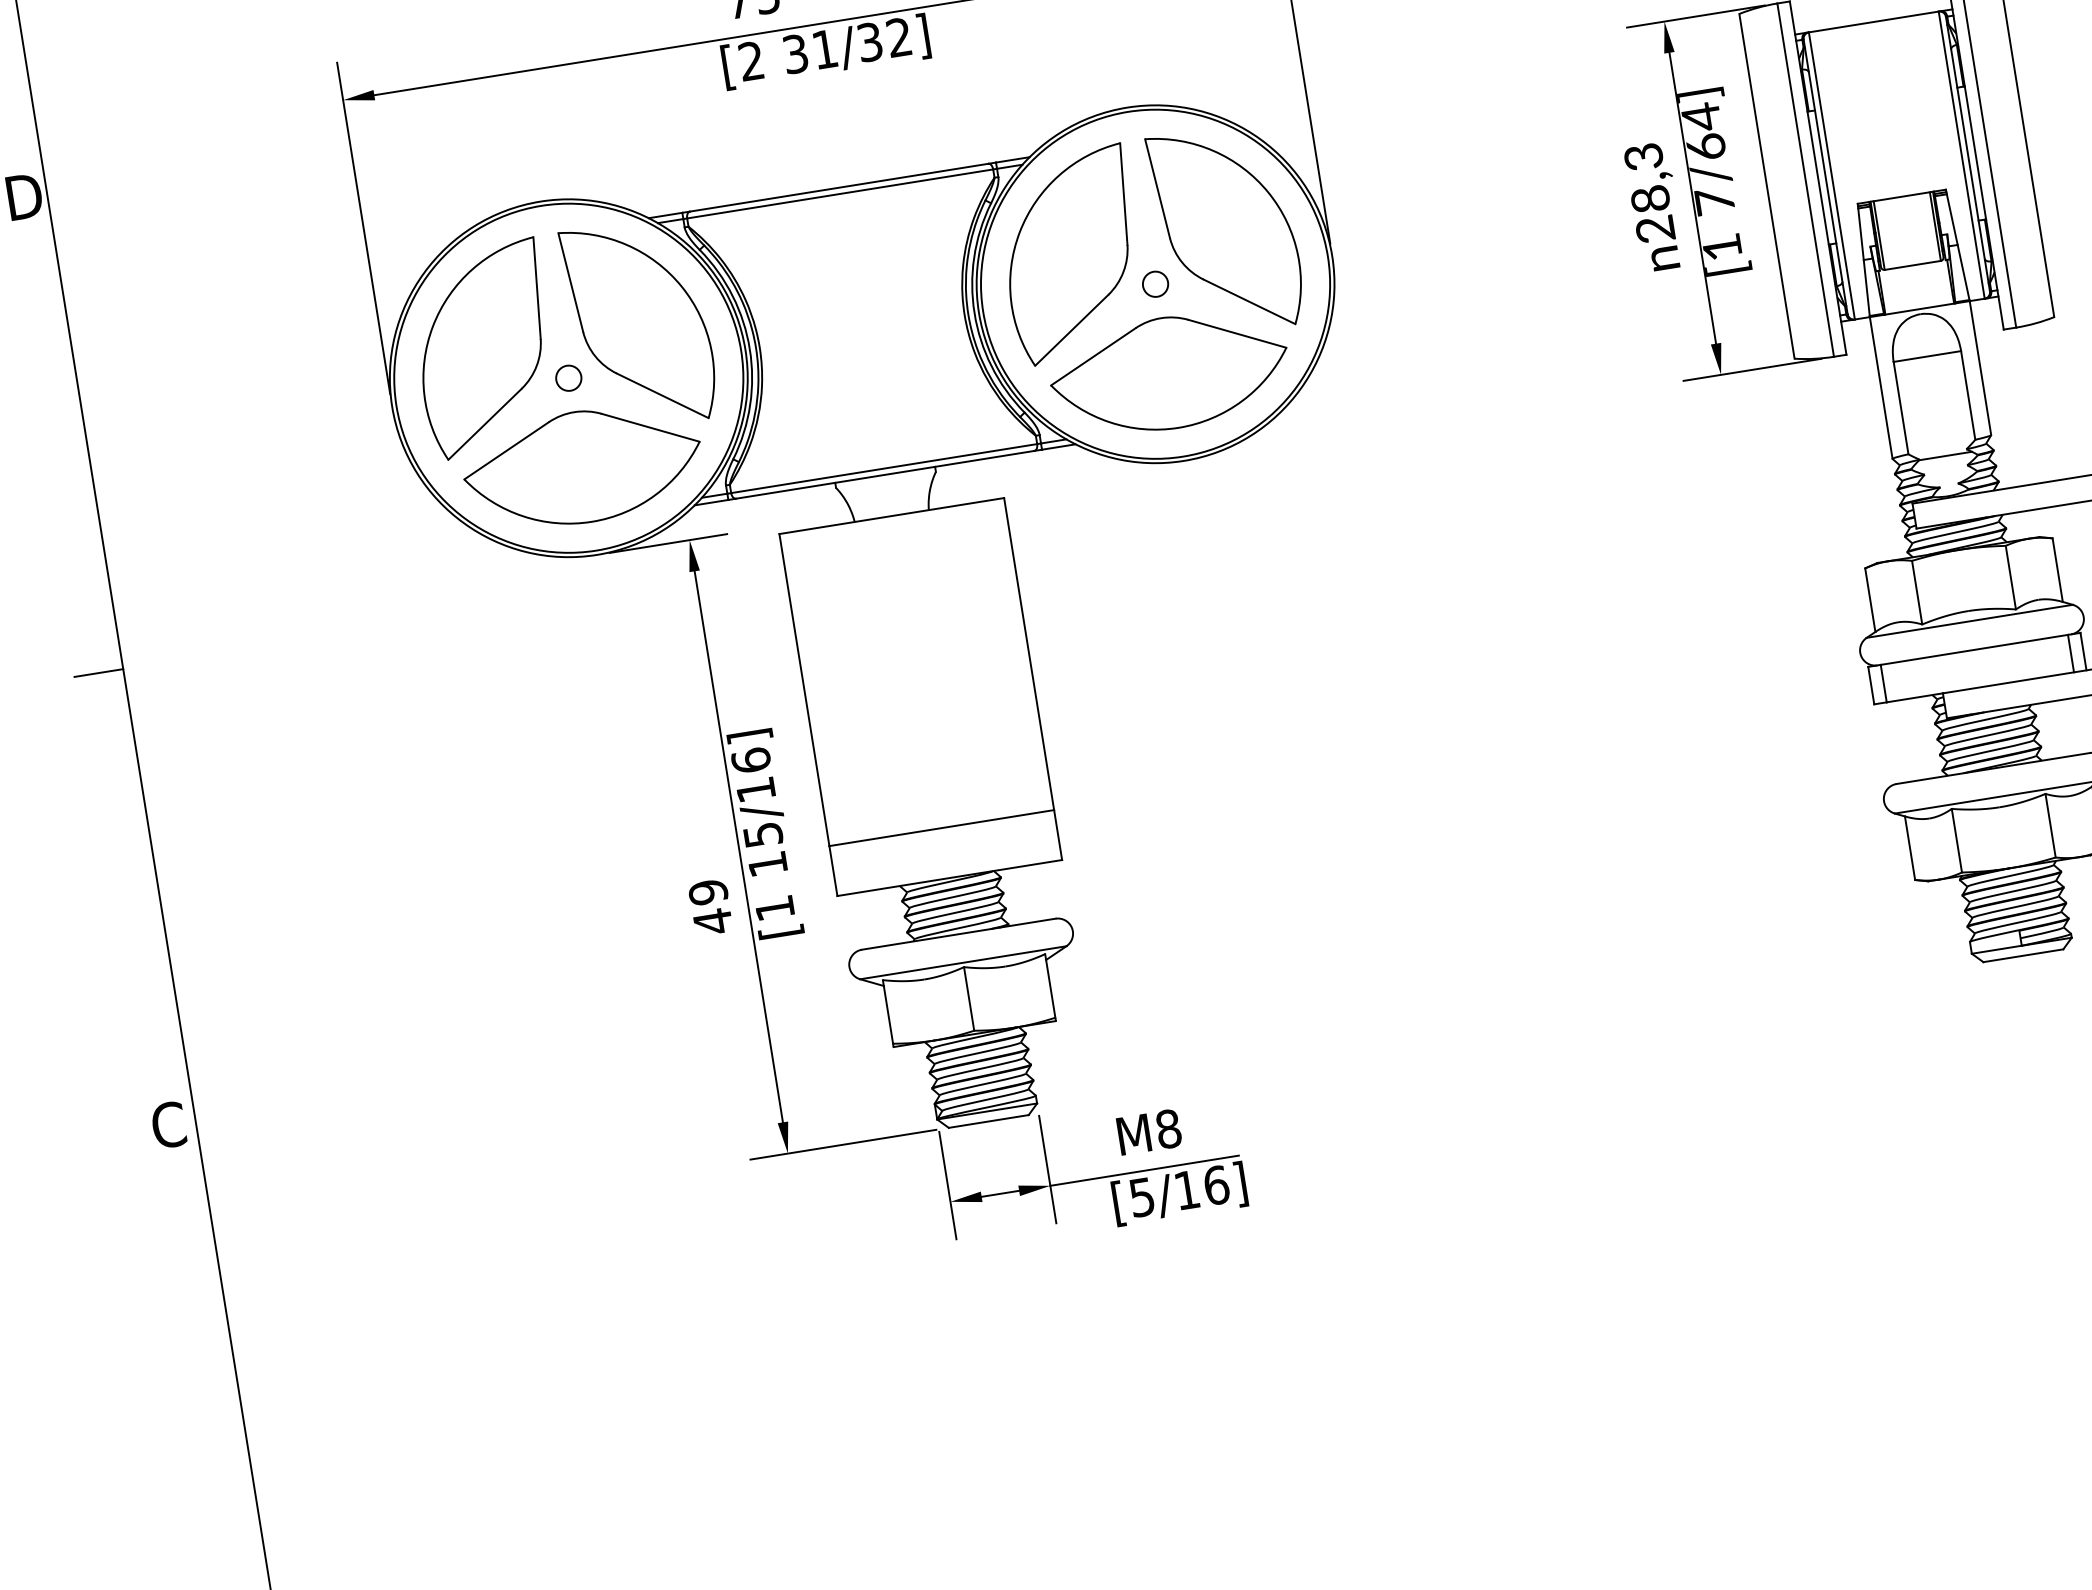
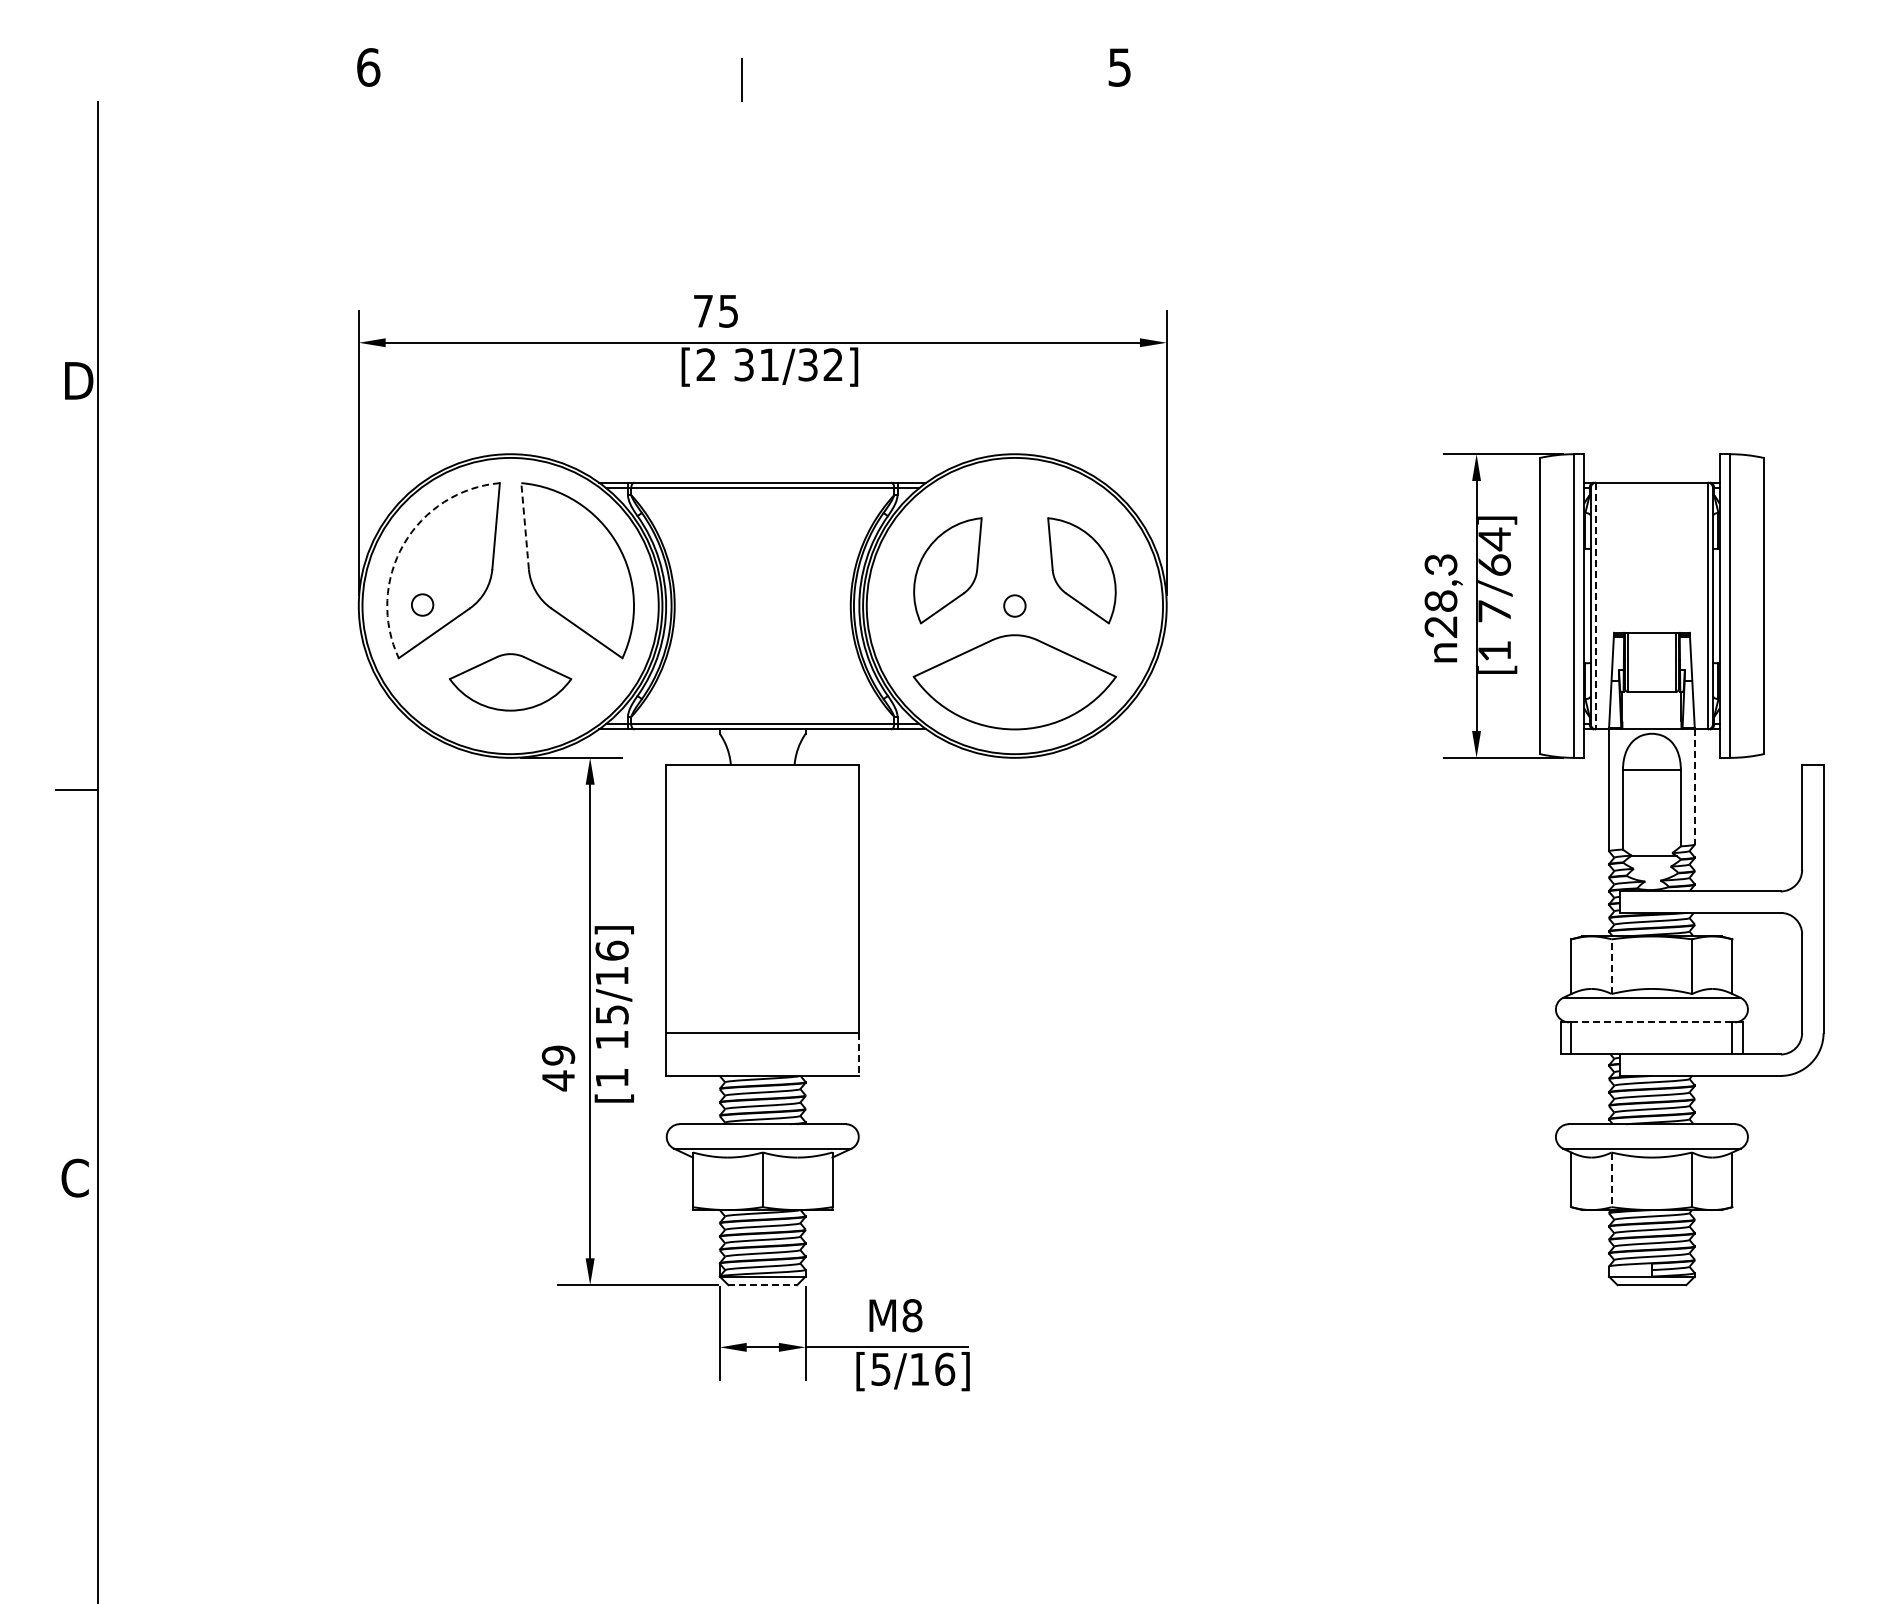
line: (1832, 176) -> (1596, 606), solid -> dashed
part: (1226, 230) -> (1081, 570), size x0.6
part: (1070, 255) -> (947, 570), size x0.6
line: (571, 281) -> (525, 525), solid -> dashed
arc: (432, 326) -> (403, 544), solid -> dashed
line: (1980, 368) -> (1694, 787), solid -> dashed
circle: (568, 377) -> (422, 604), moved
part: (582, 467) -> (510, 682), size x0.6
line: (1916, 592) -> (1611, 966), solid -> dashed
line: (1975, 650) -> (1652, 1022), solid -> dashed
line: (1058, 835) -> (859, 1054), solid -> dashed
line: (1956, 841) -> (1611, 1180), solid -> dashed
line: (989, 1121) -> (763, 1285), solid -> dashed

